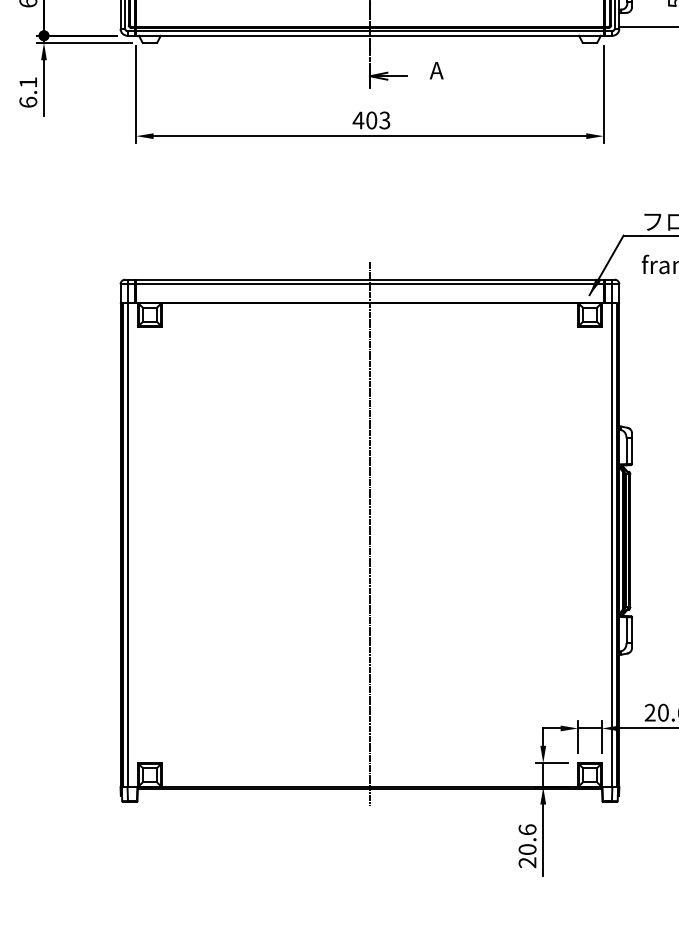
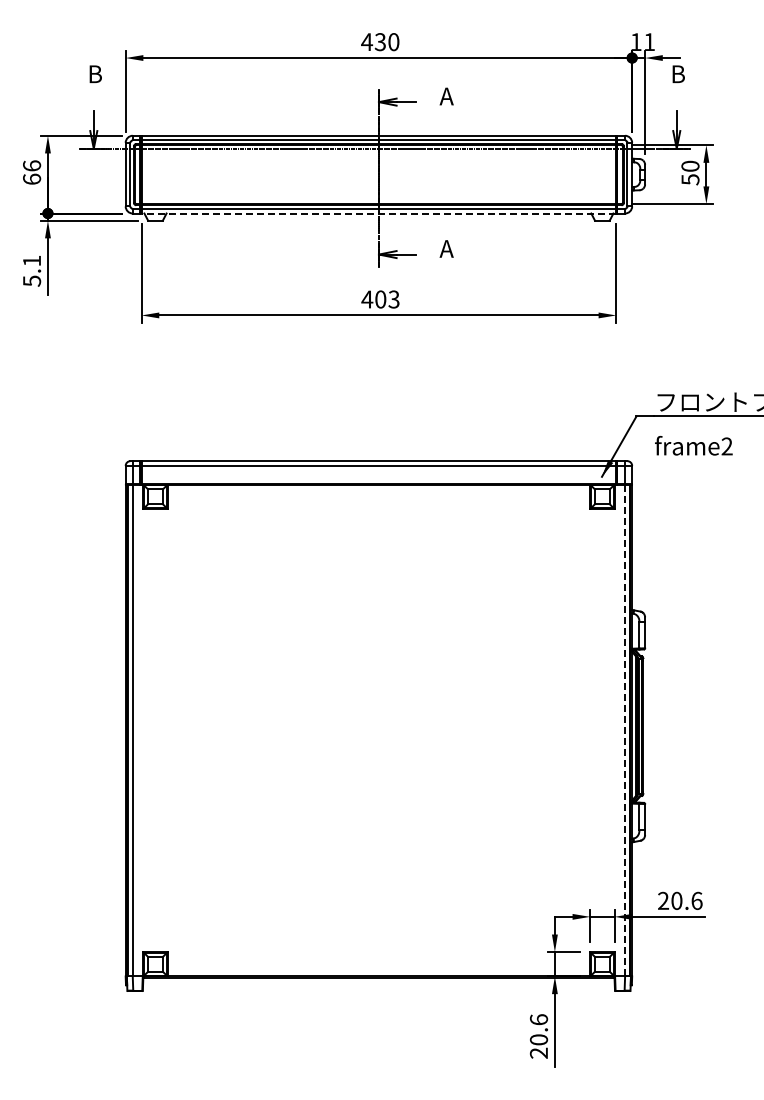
line: (369, 35) -> (378, 213), solid -> dashed
text: (28, 101) -> (32, 280), 6.1 -> 5.1
line: (369, 534) -> (378, 719), removed
line: (611, 544) -> (624, 730), solid -> dashed

